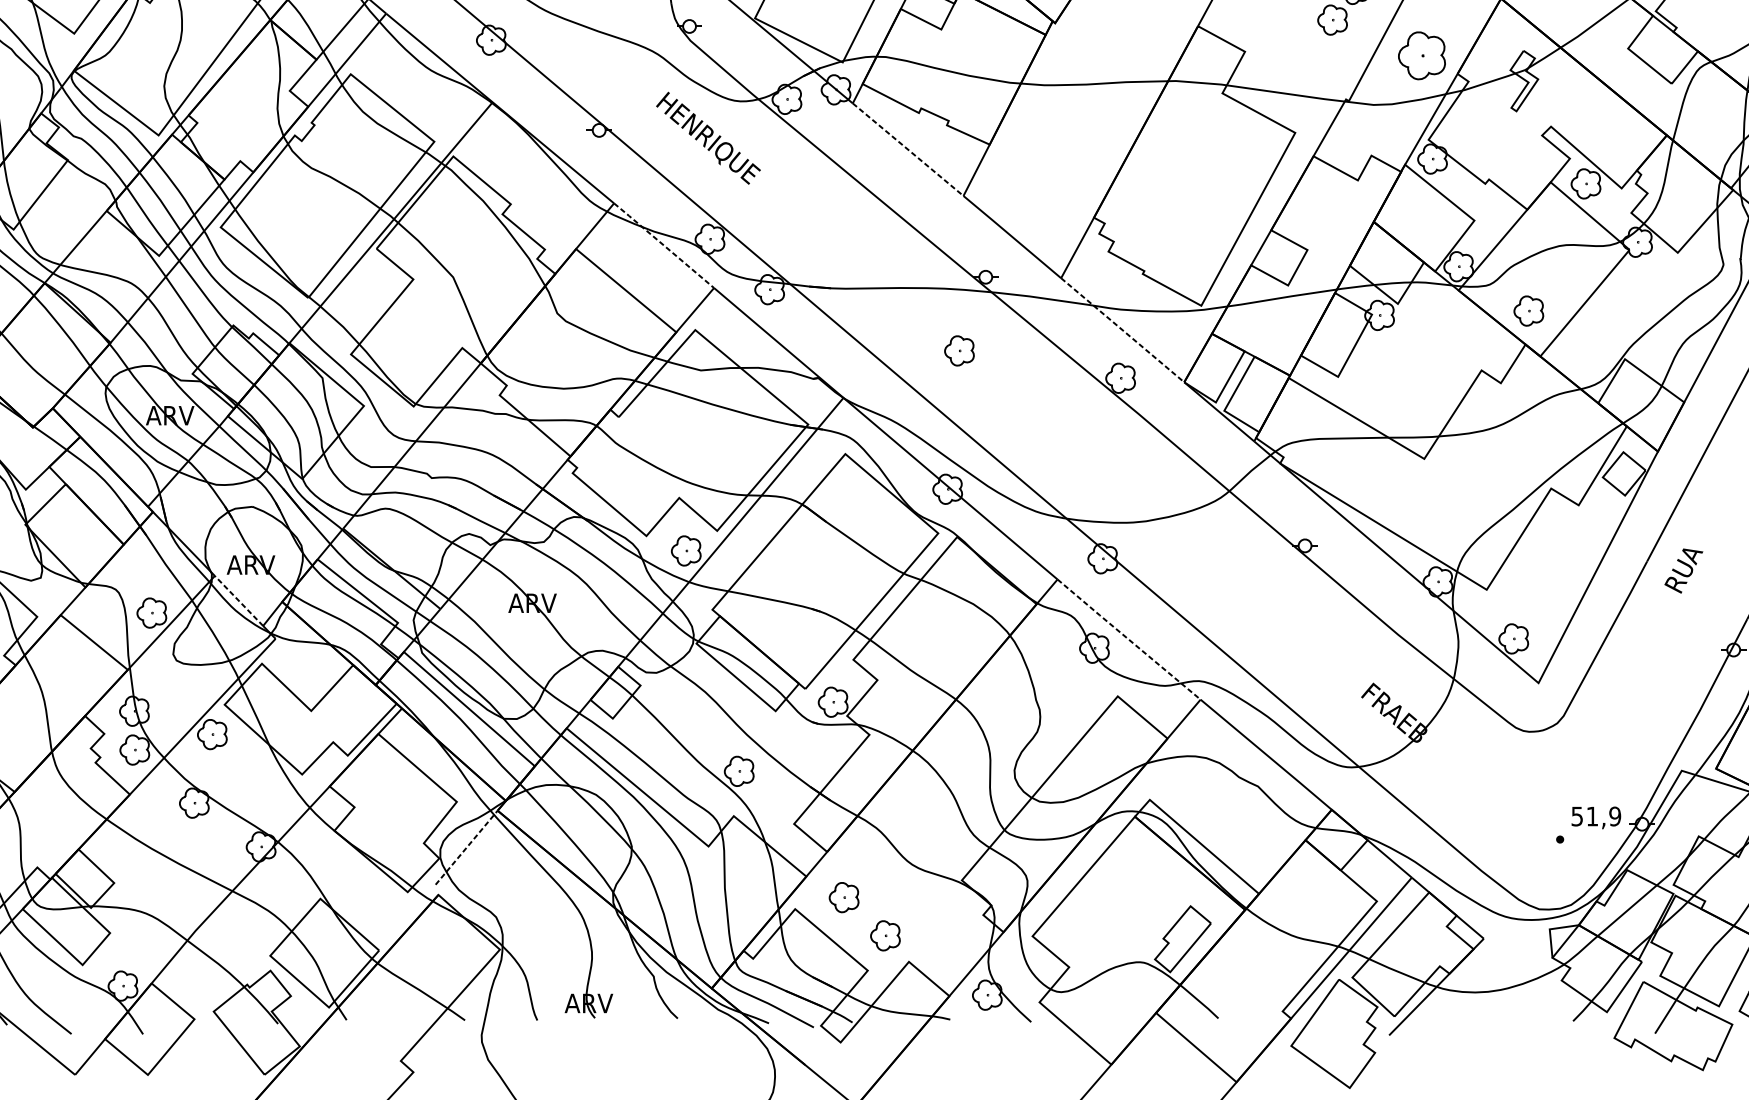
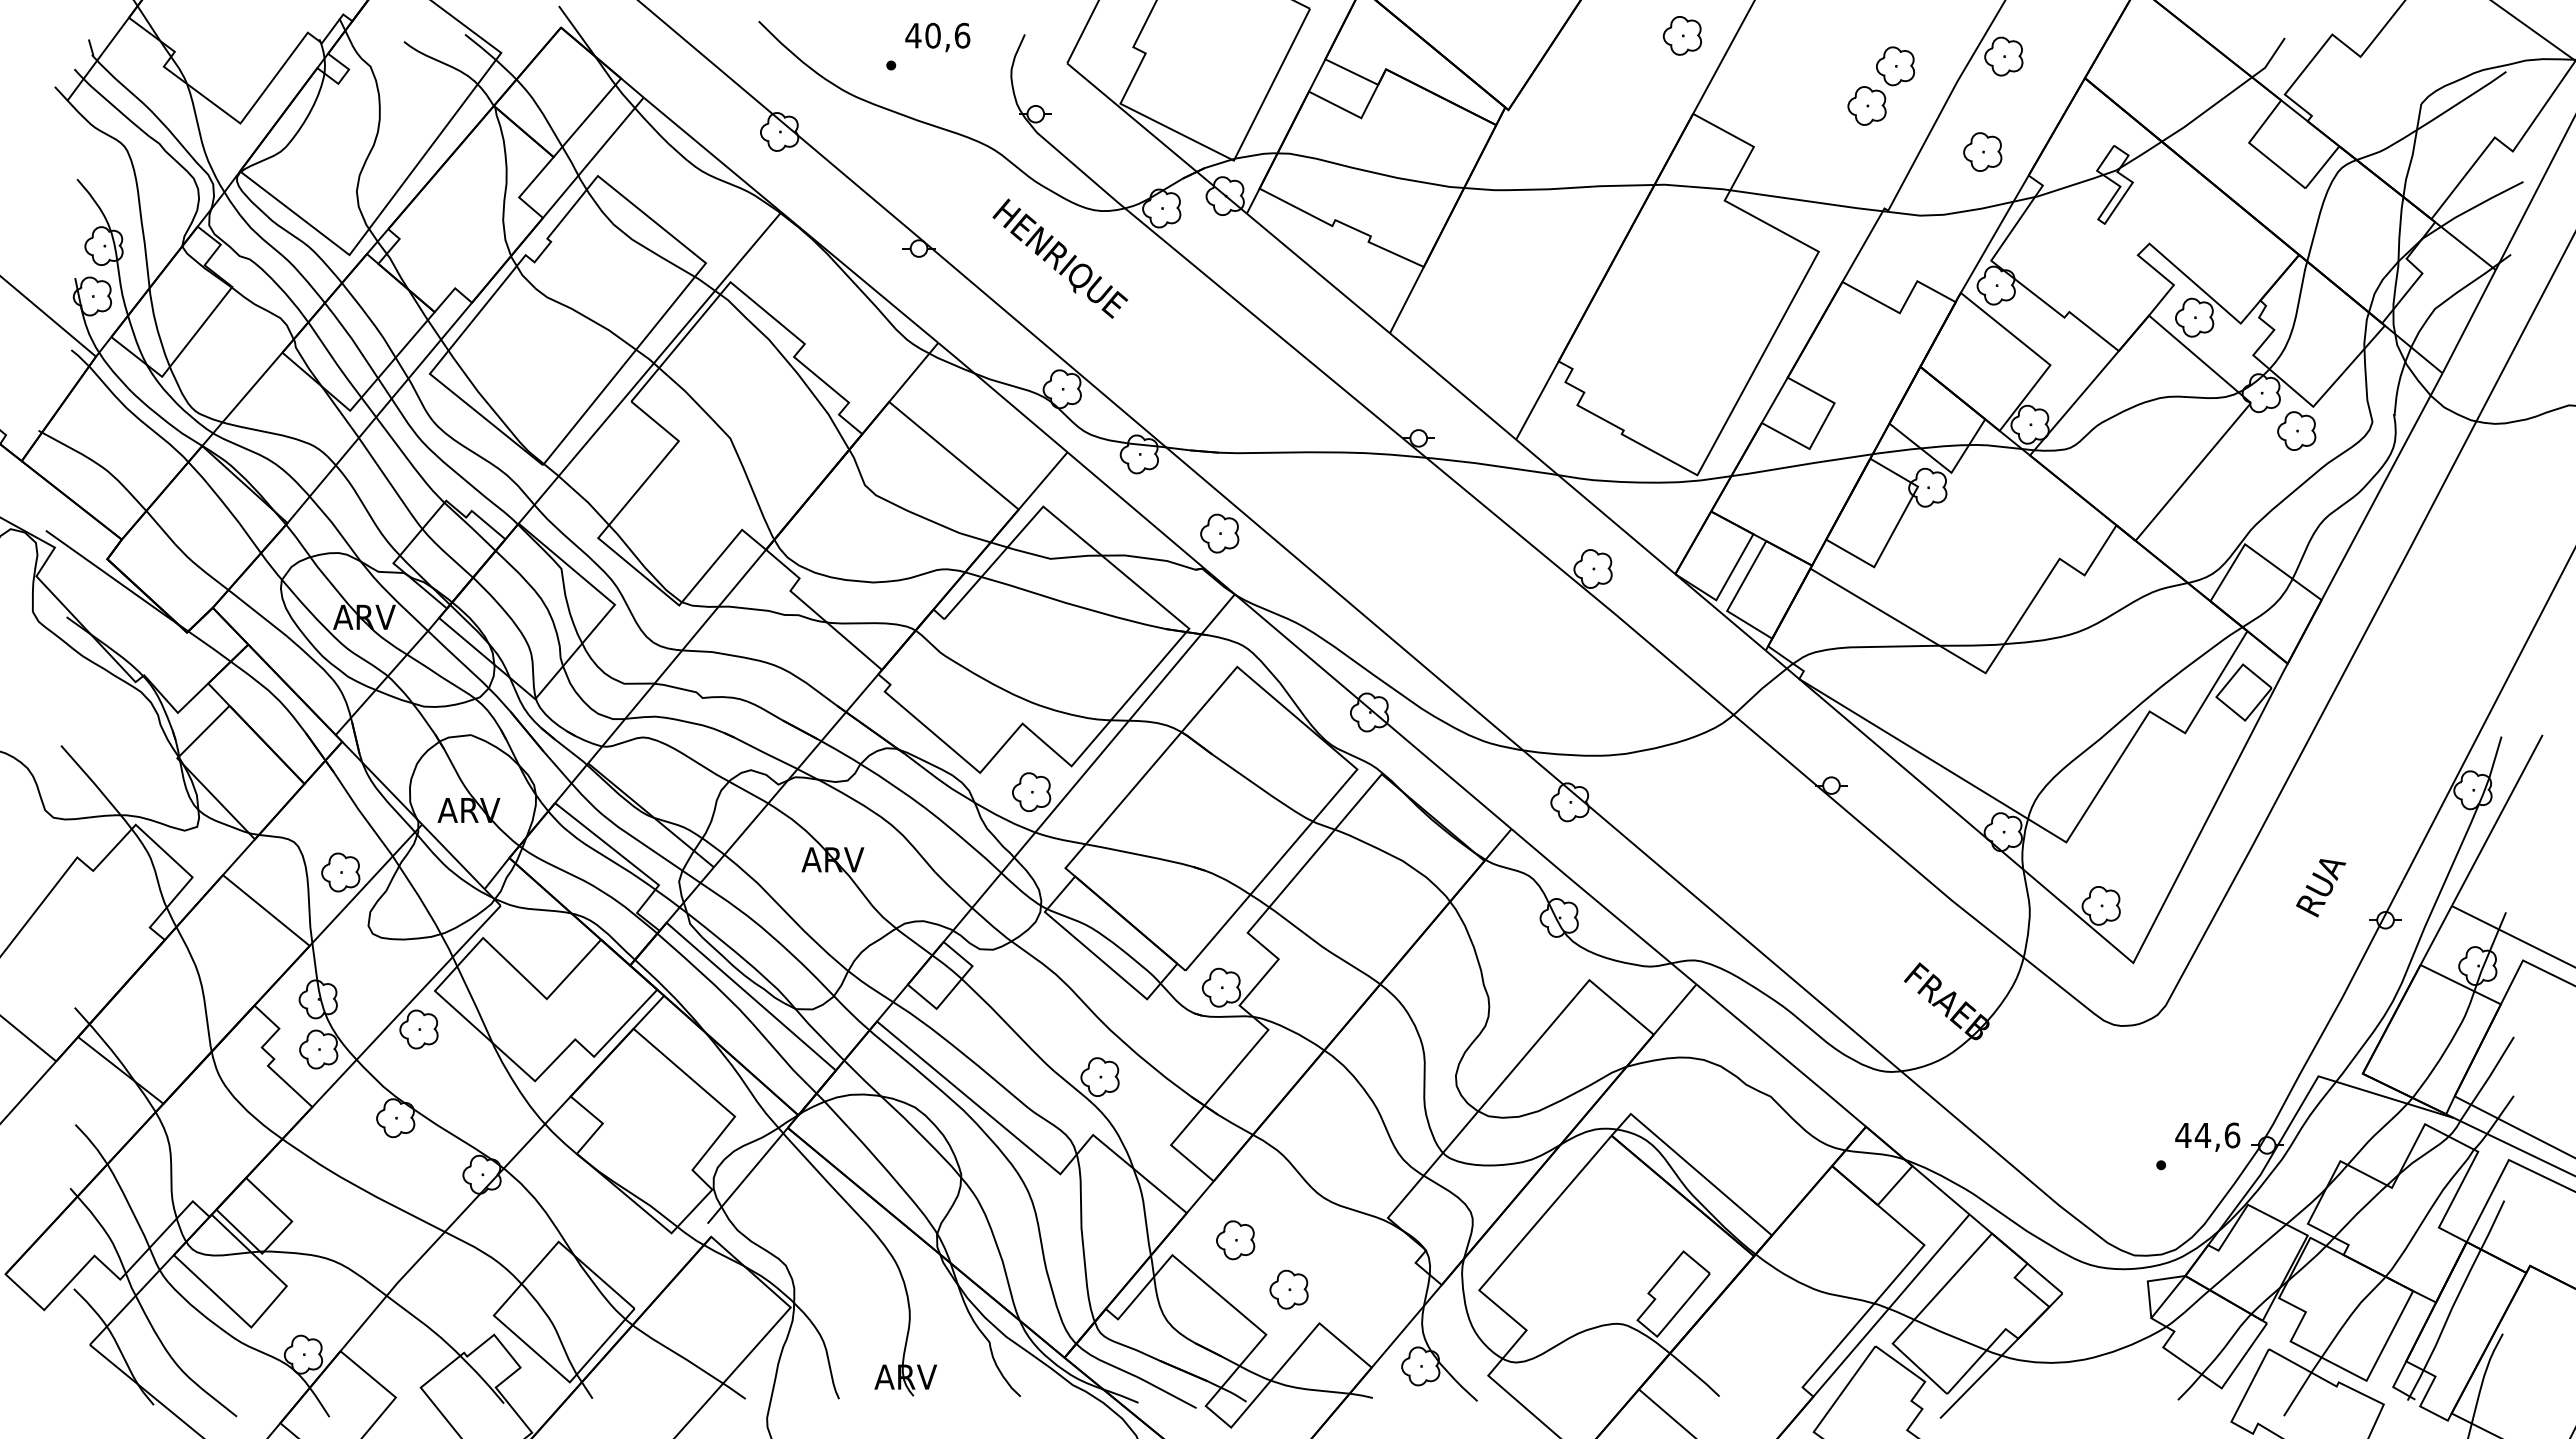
part: (1421, 55) -> (1982, 151), size x0.62
line: (908, 149) -> (1318, 273), dashed -> solid
line: (663, 244) -> (1002, 396), dashed -> solid
part: (1528, 310) -> (2296, 430), moved
line: (1123, 330) -> (1596, 507), dashed -> solid
part: (959, 350) -> (1219, 533), moved
text: (1684, 571) -> (2321, 888), moved
line: (239, 600) -> (453, 856), dashed -> solid
line: (1128, 639) -> (1603, 906), dashed -> solid
text: (1595, 816) -> (2207, 1135), 51,9 -> 44,6
line: (467, 847) -> (748, 1175), dashed -> solid

